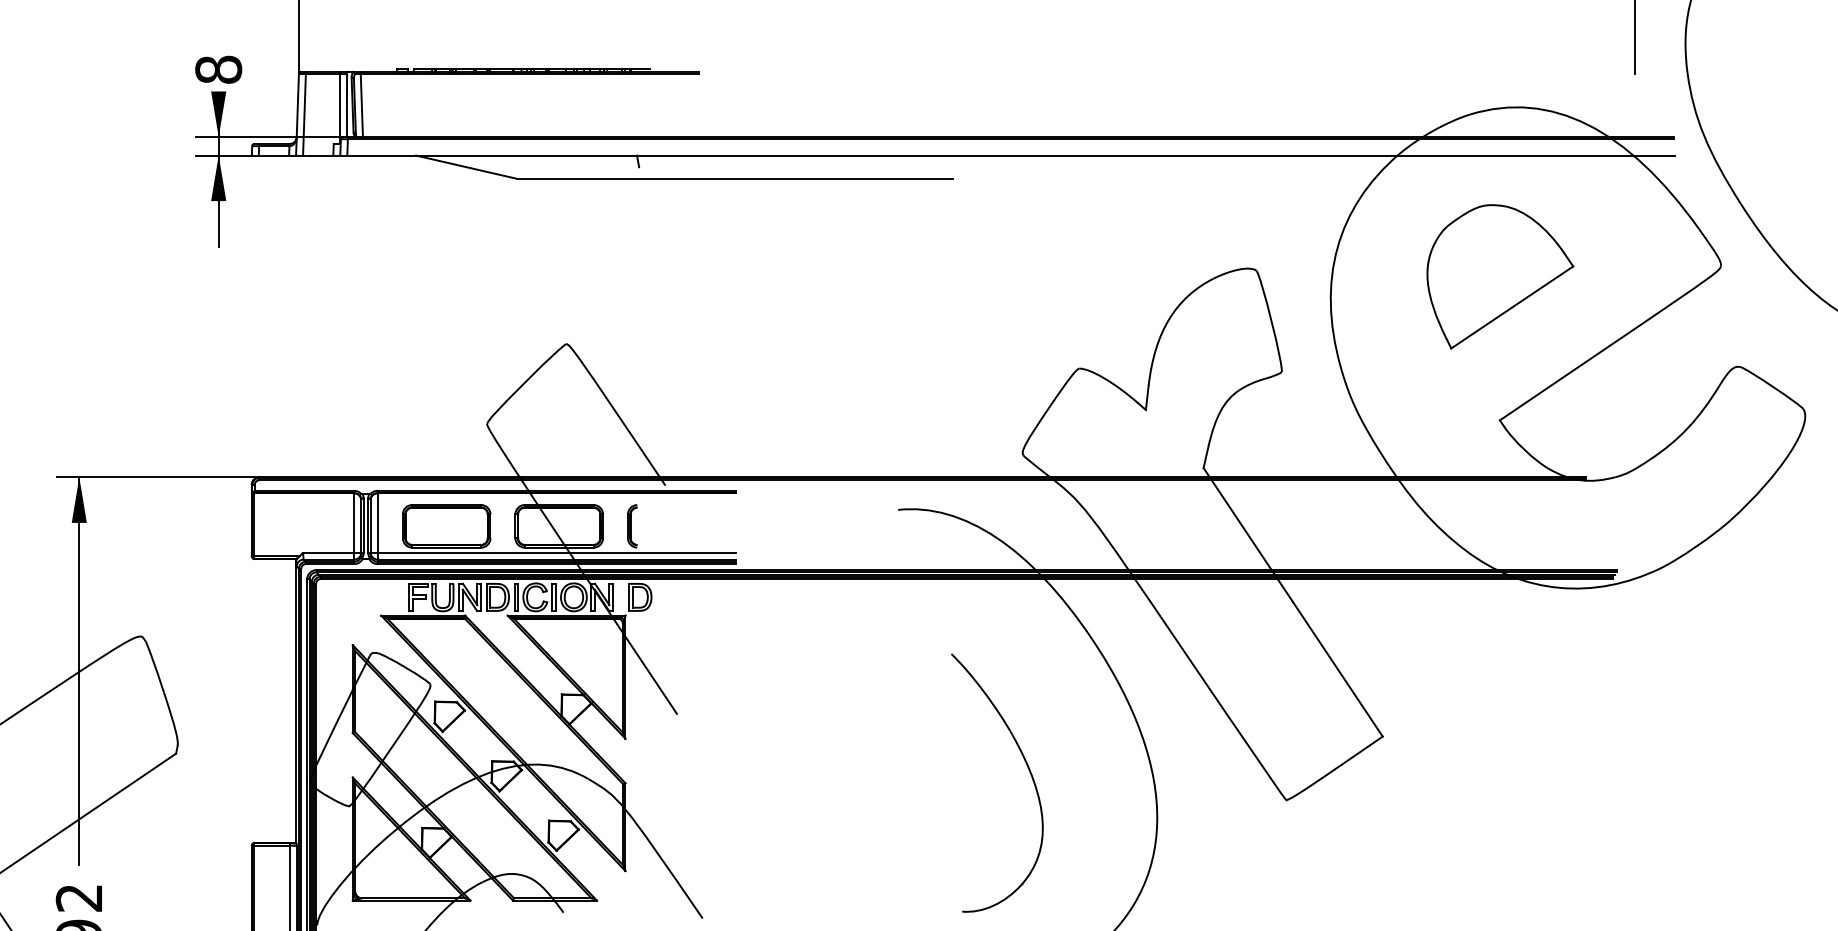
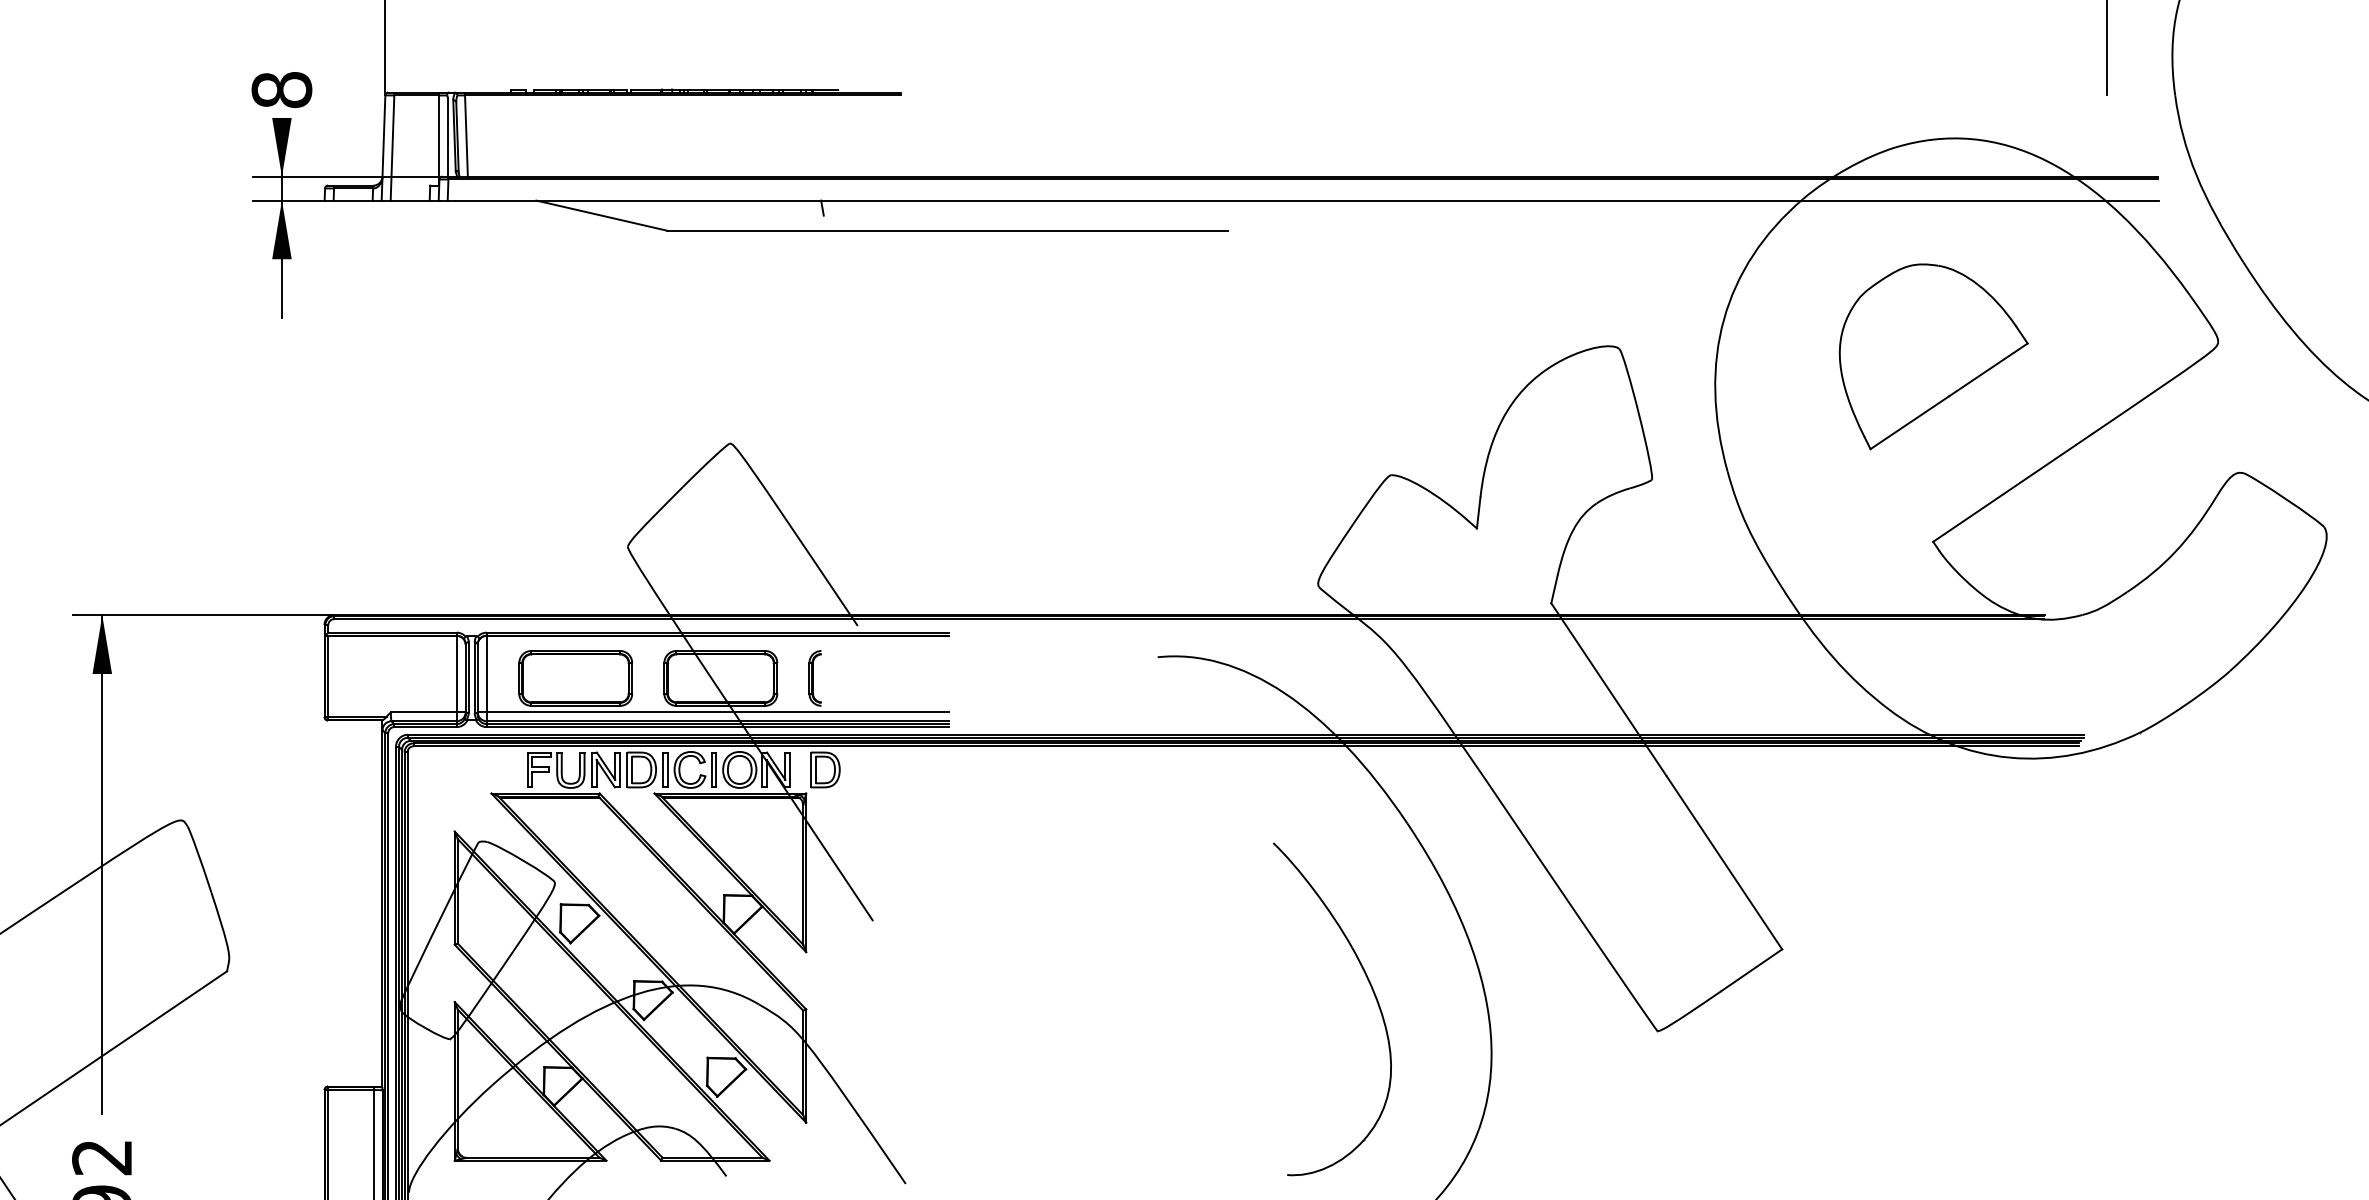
part: (1029, 771) -> (1373, 994), moved

